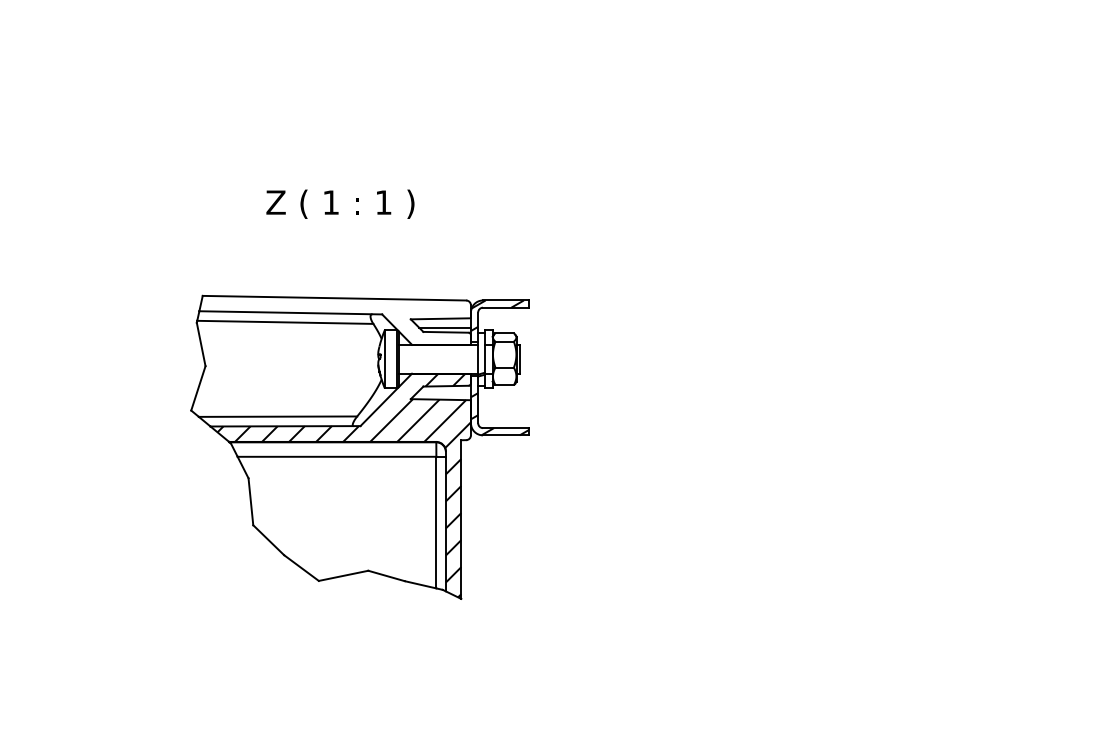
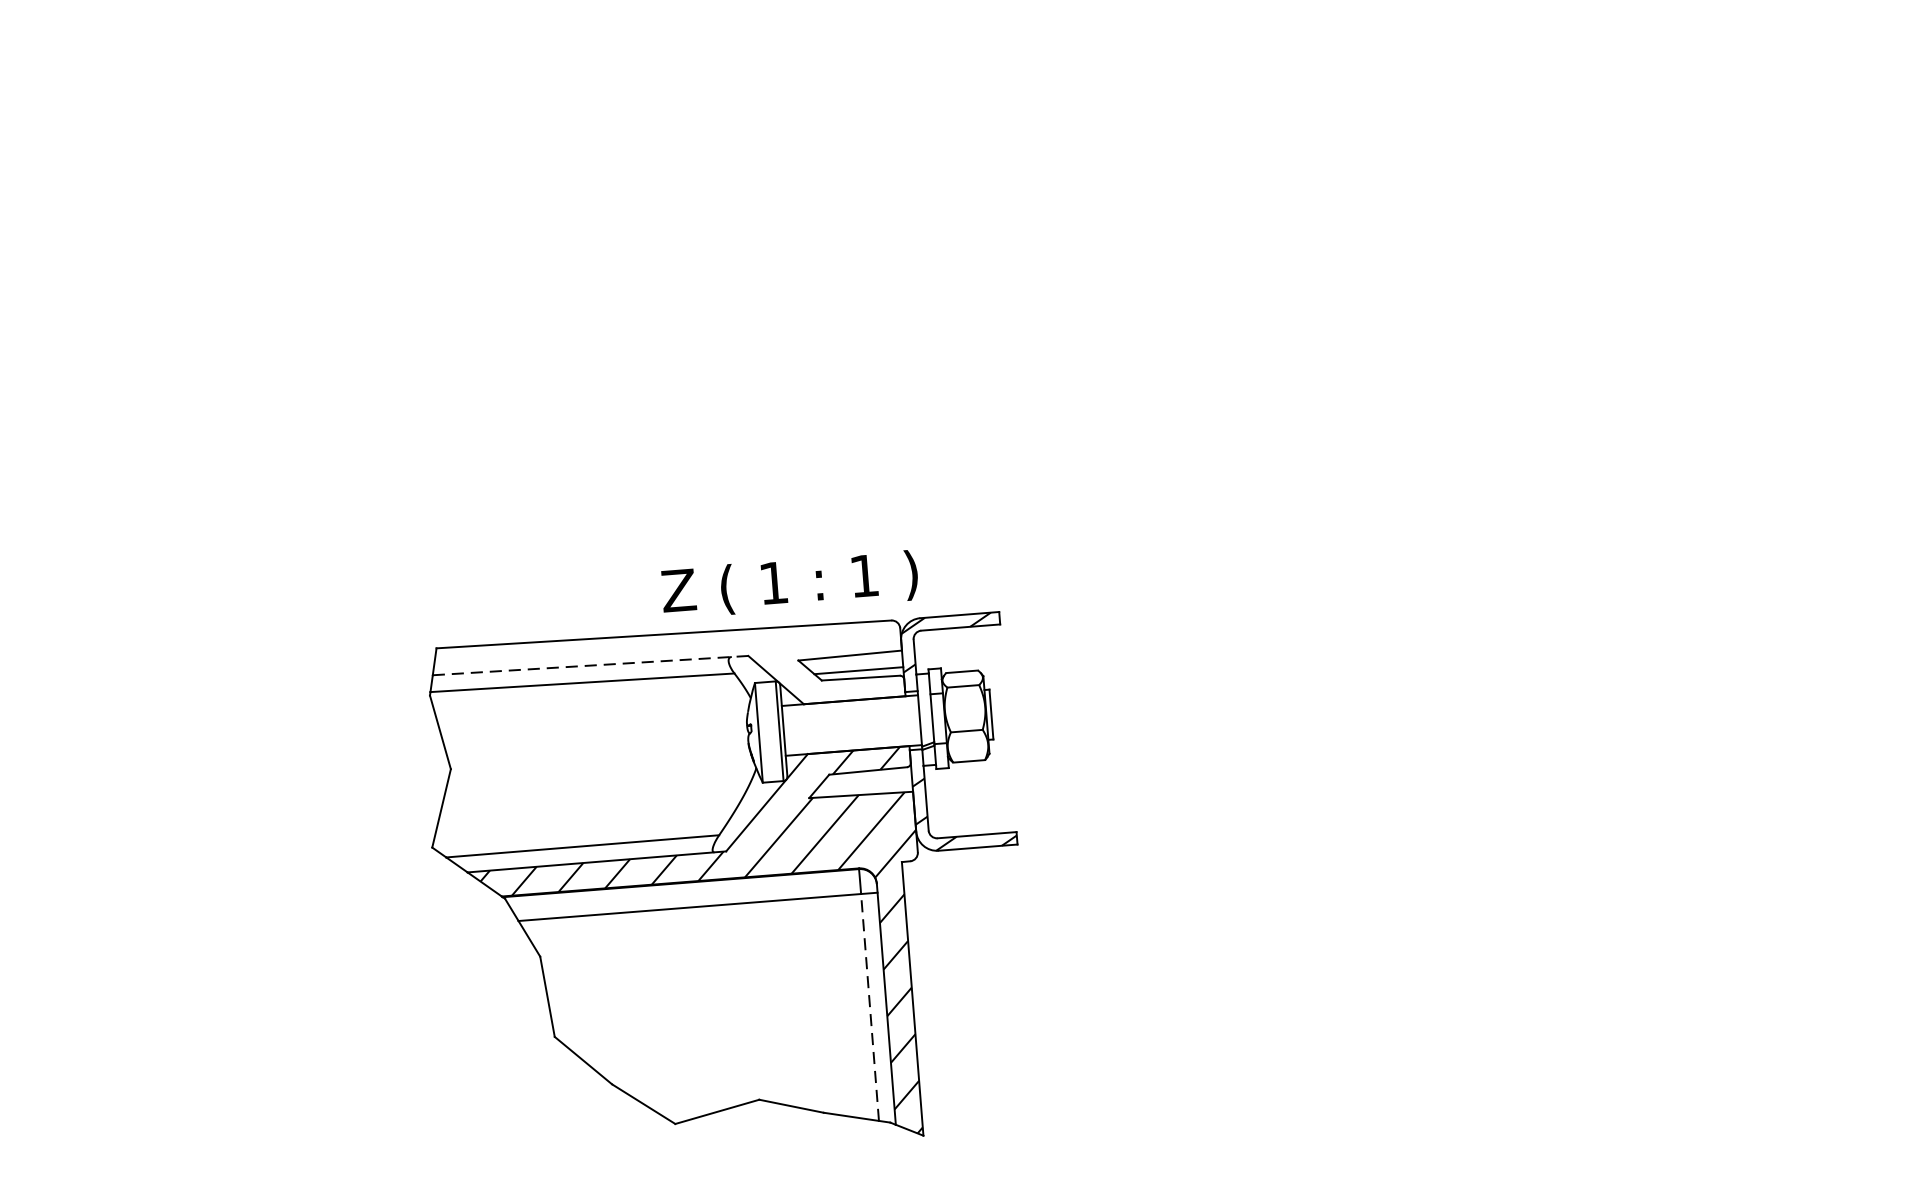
text: (340, 203) -> (790, 583), moved
line: (291, 312) -> (591, 664), solid -> dashed
line: (436, 522) -> (870, 1007), solid -> dashed

